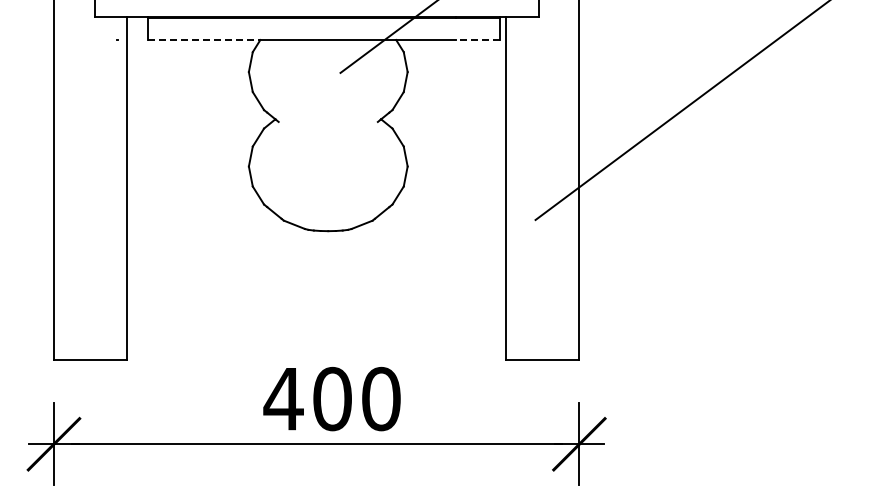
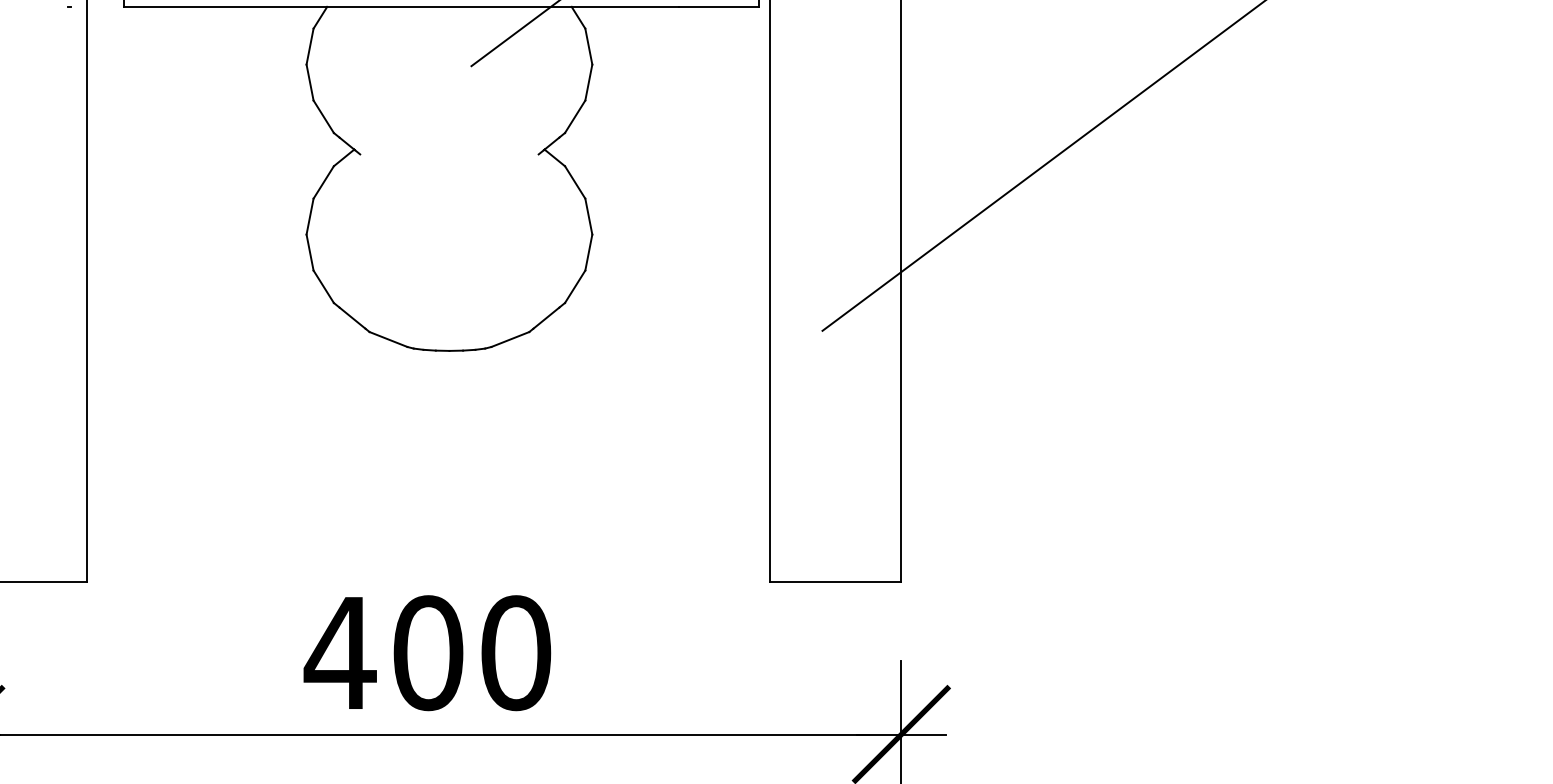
line: (204, 40) -> (226, 7), dashed -> solid
line: (477, 40) -> (718, 7), dashed -> solid
text: (331, 399) -> (426, 653), moved

